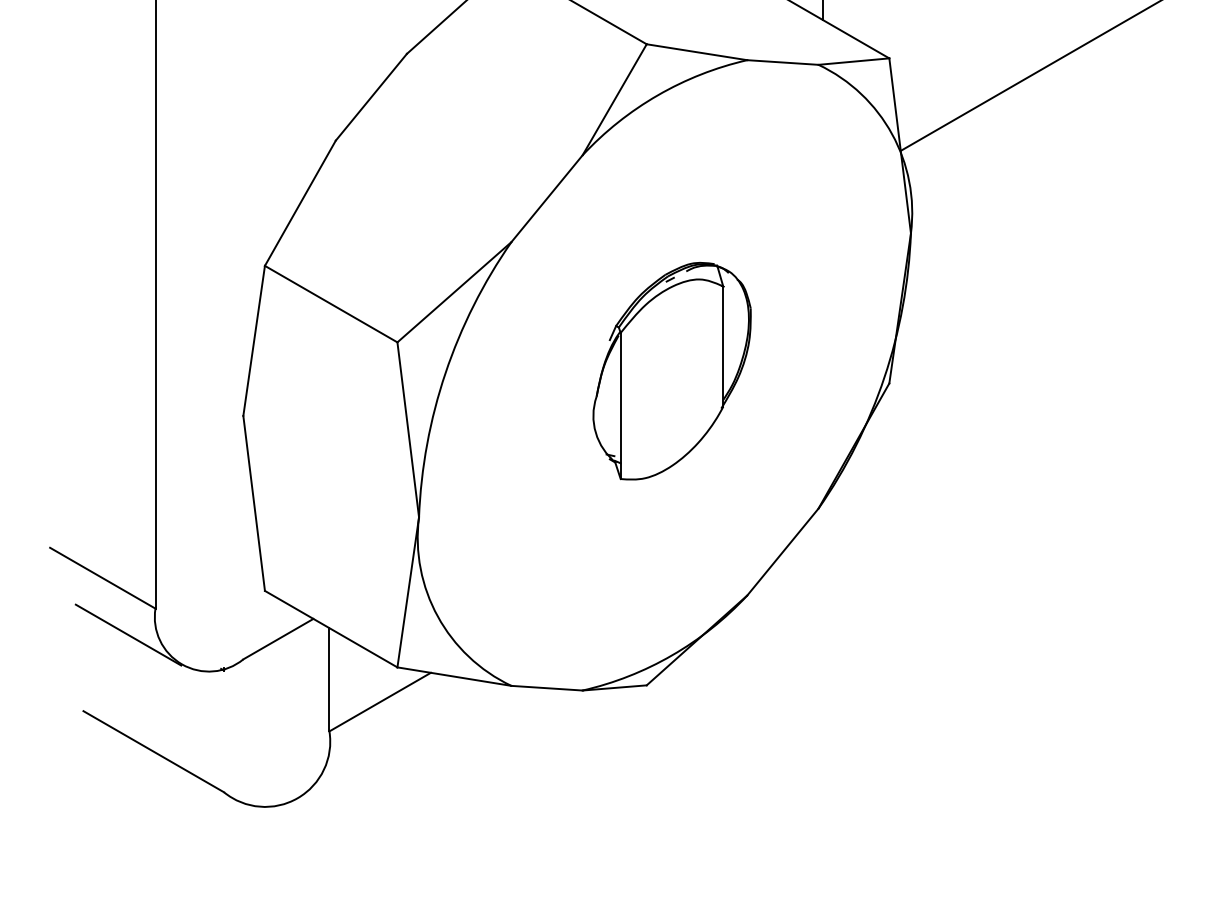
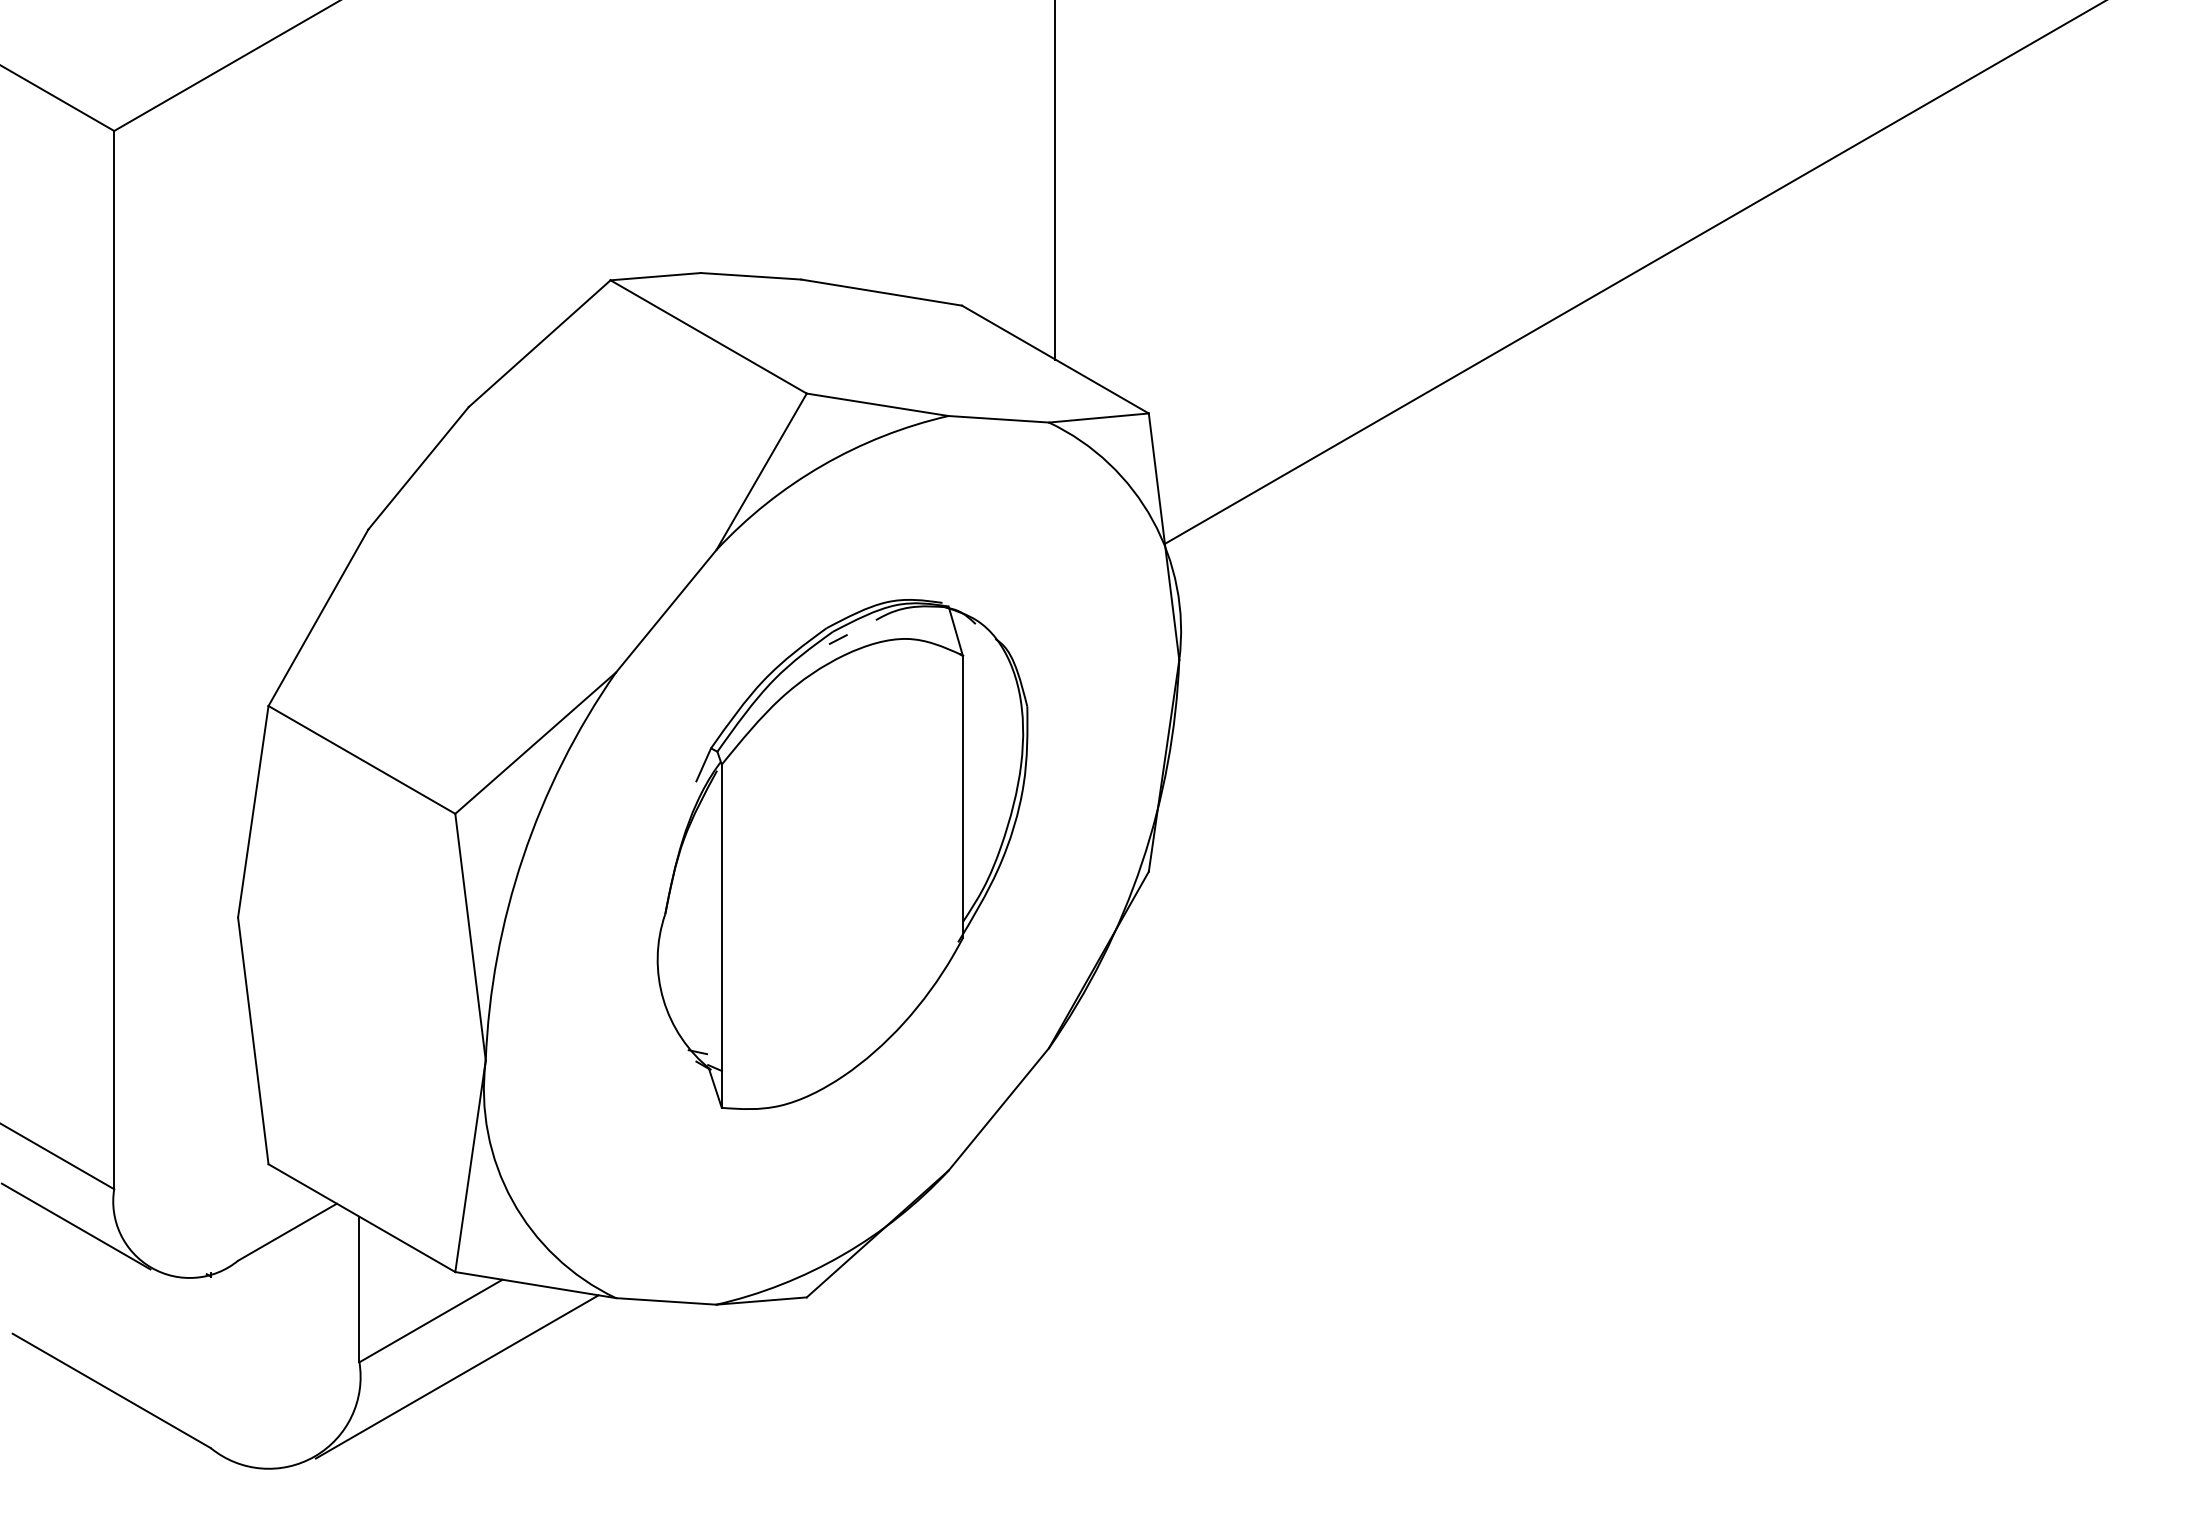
part: (672, 371) -> (842, 854), size x1.67
line: (398, 741) -> (456, 1376), added

